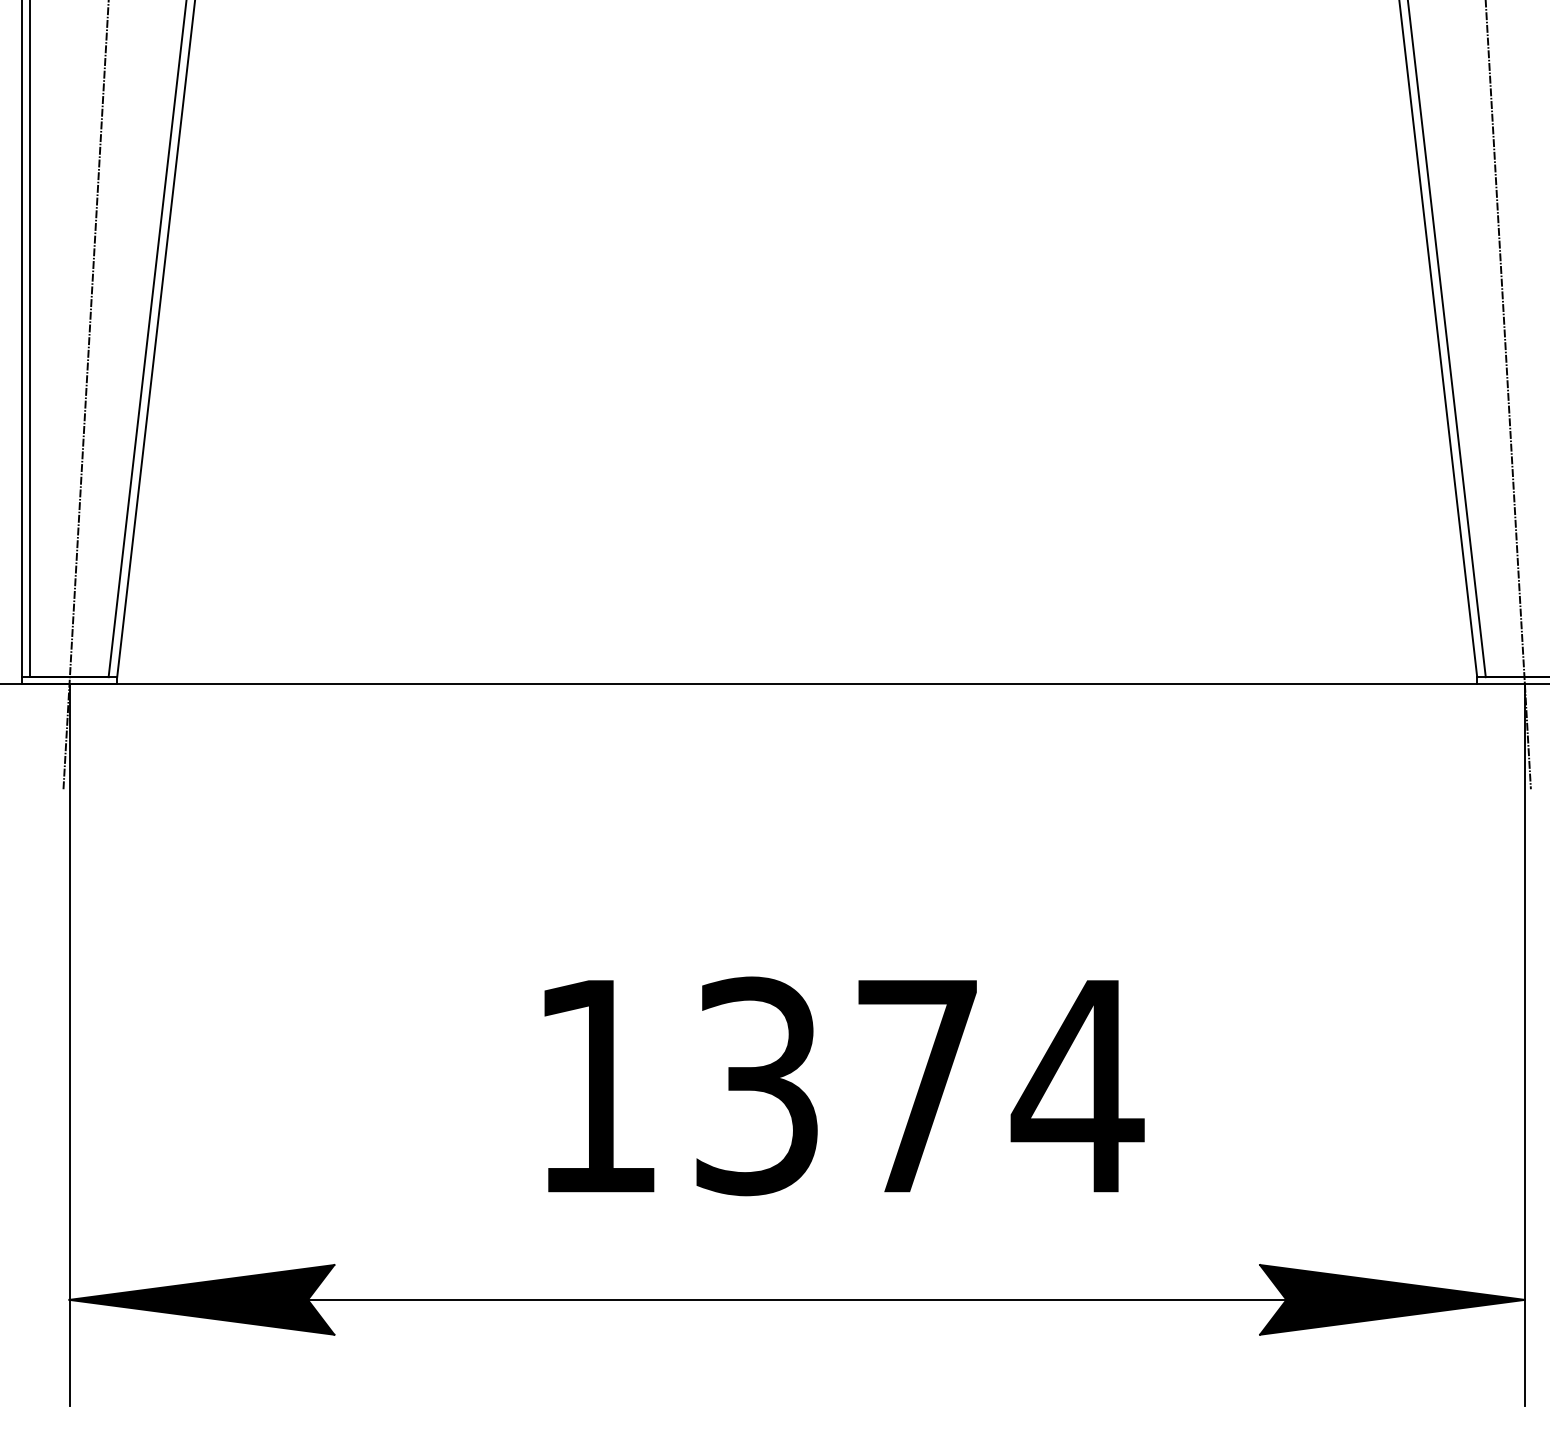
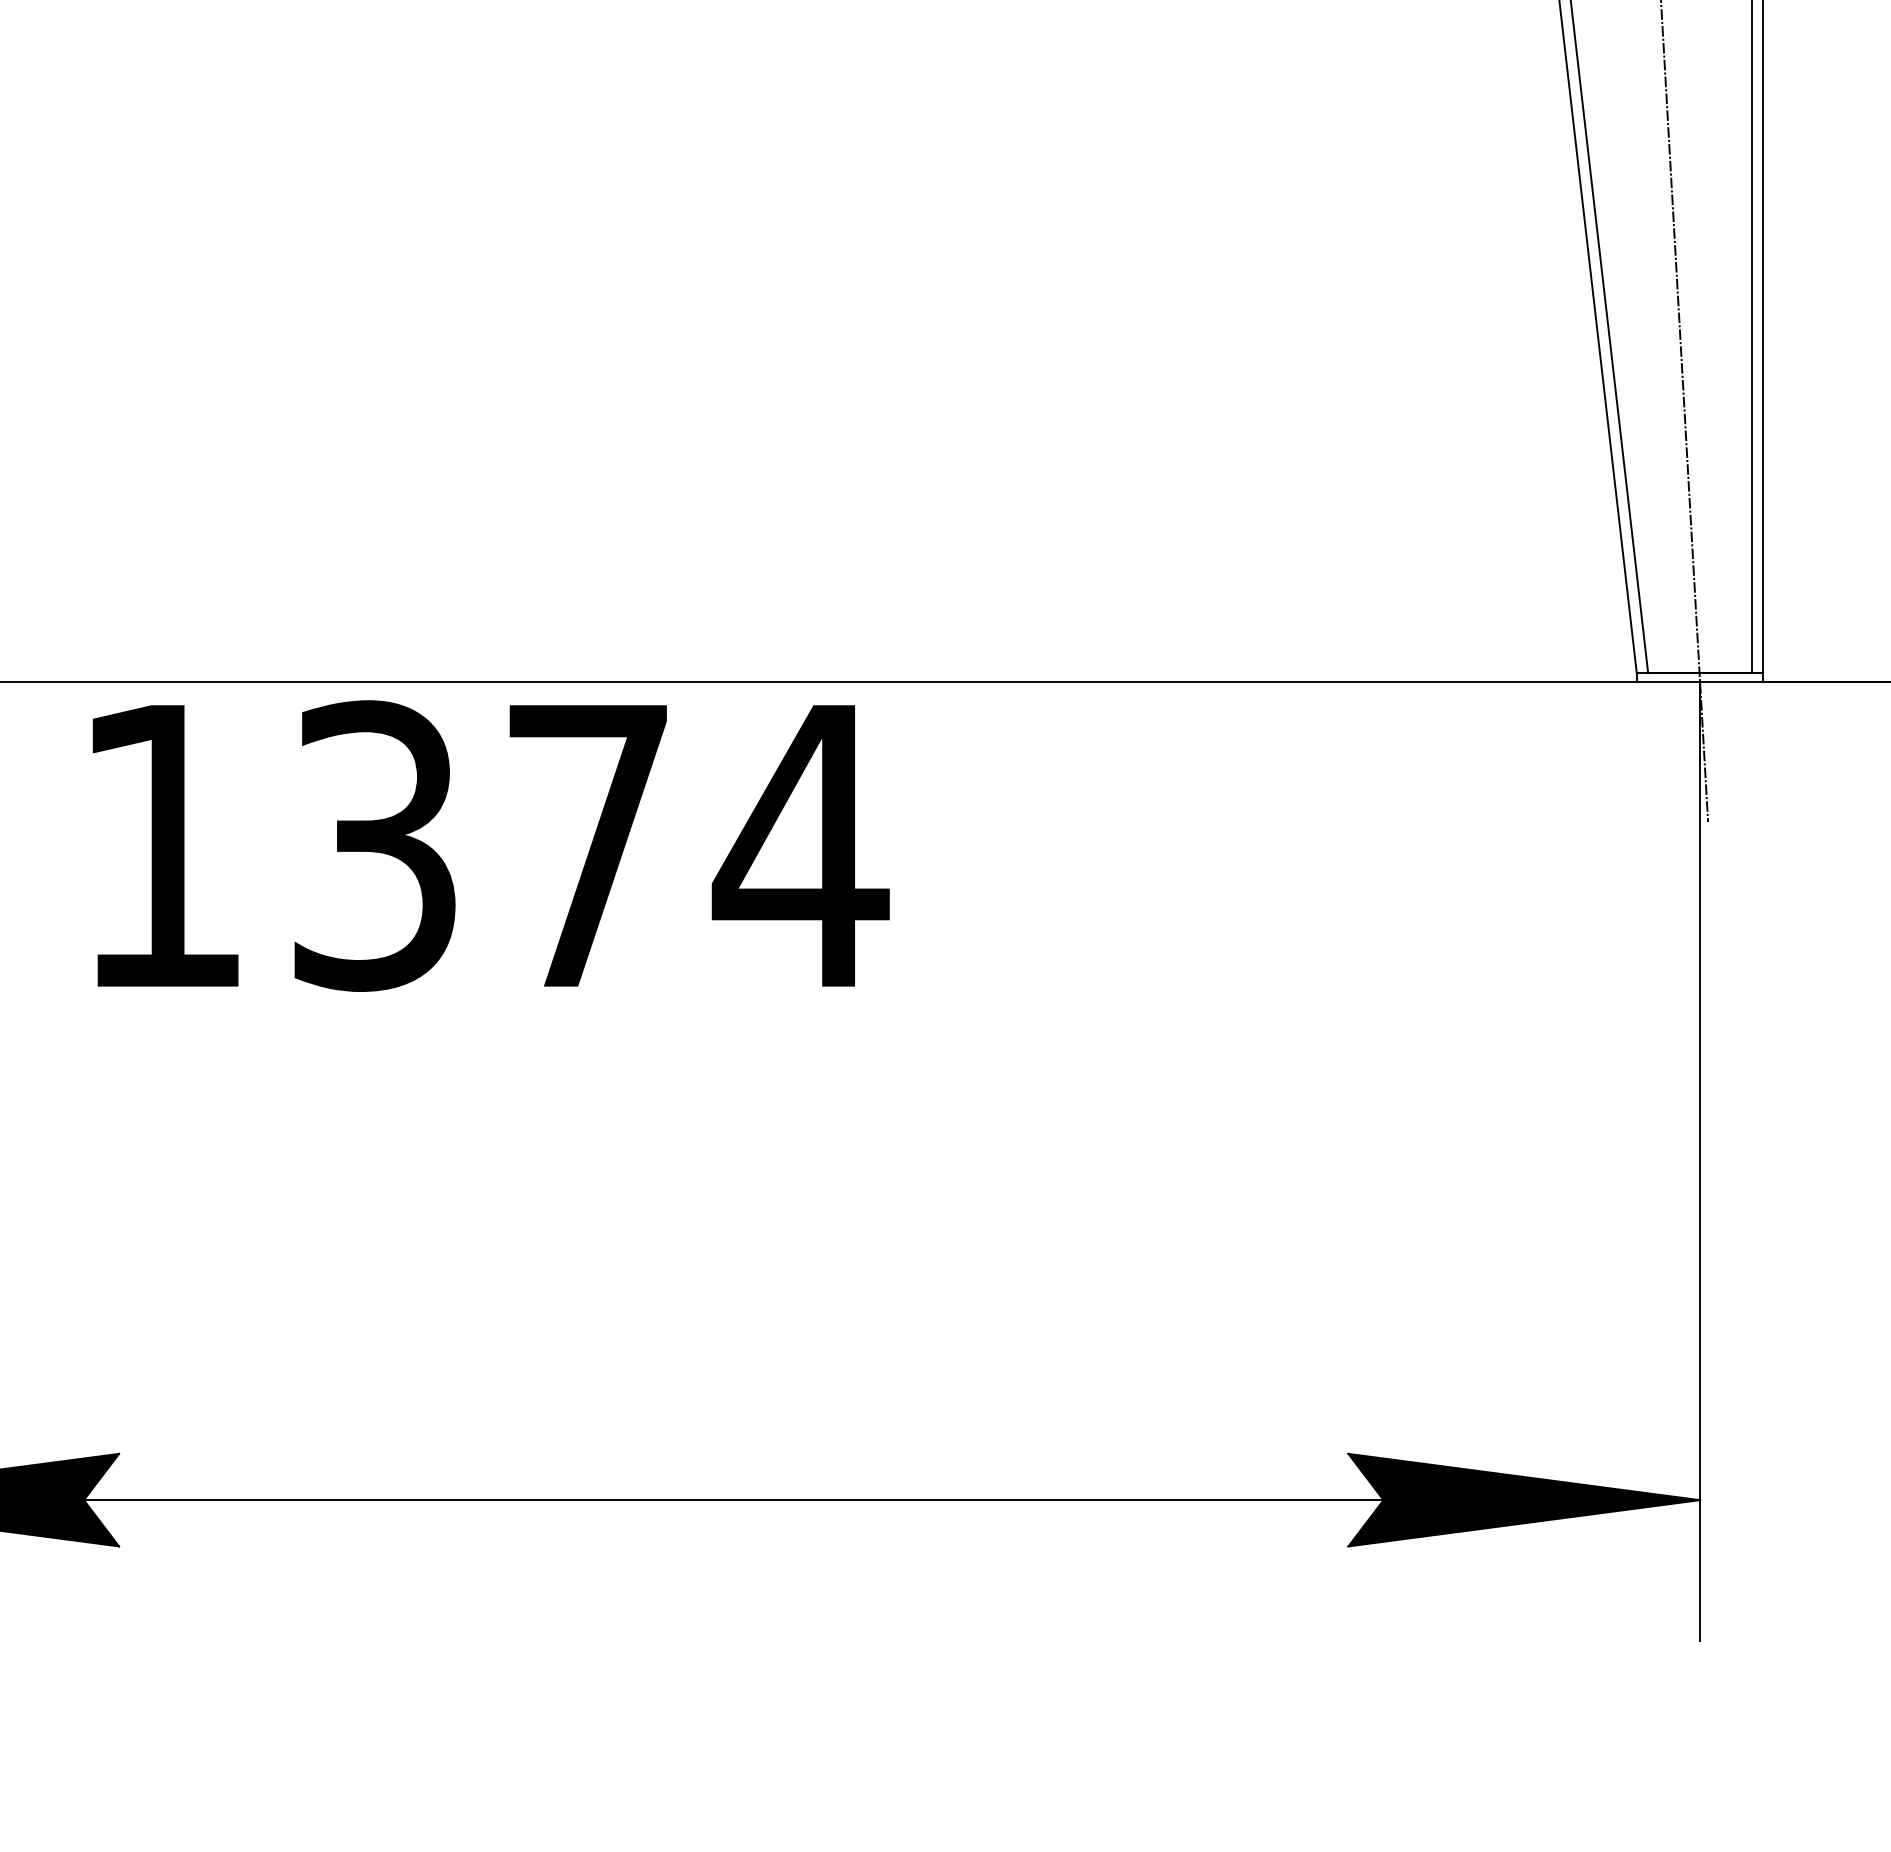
text: (844, 1086) -> (491, 846), moved

